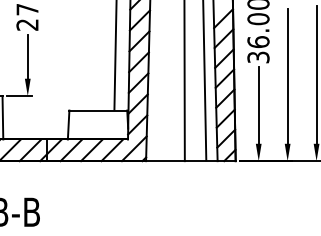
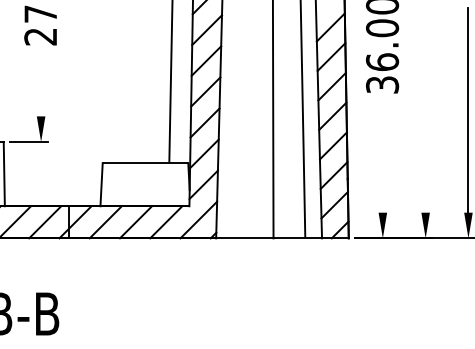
line: (27, 56) -> (40, 83), removed
line: (287, 76) -> (425, 113), removed
line: (258, 104) -> (382, 154), removed

